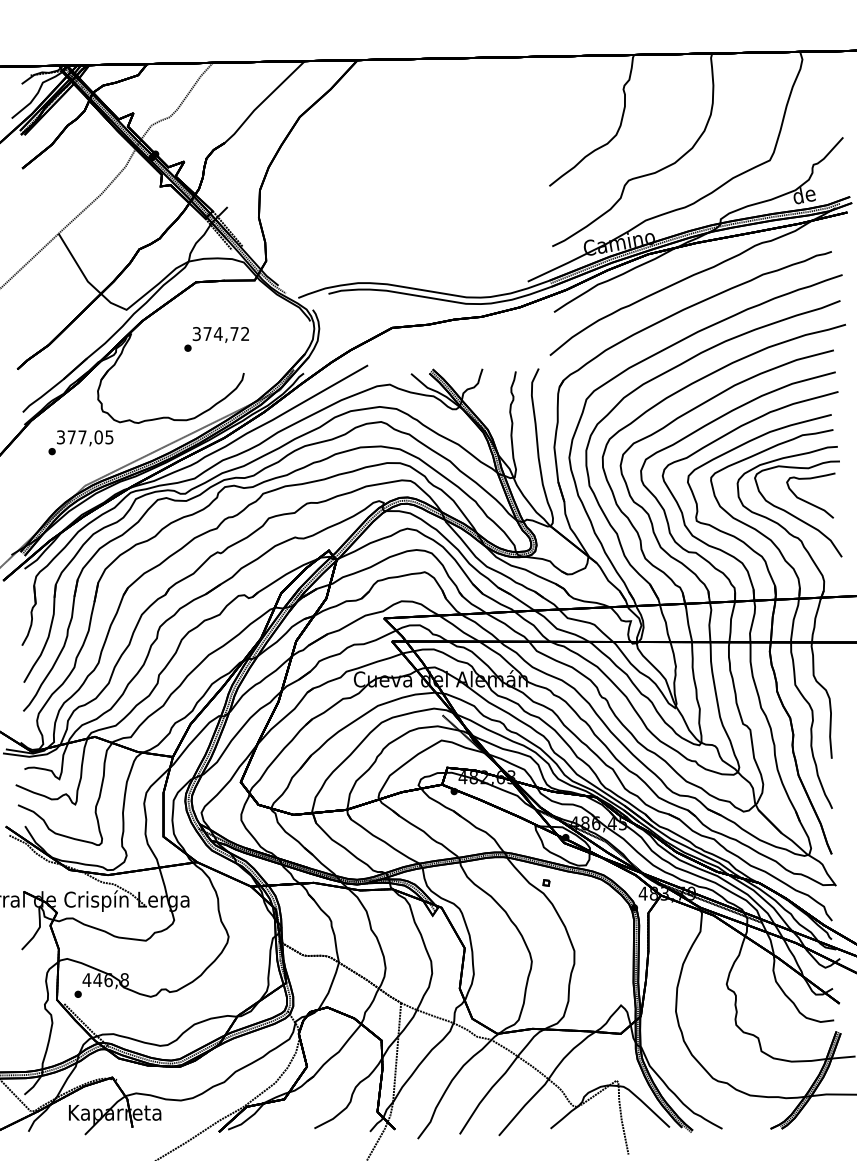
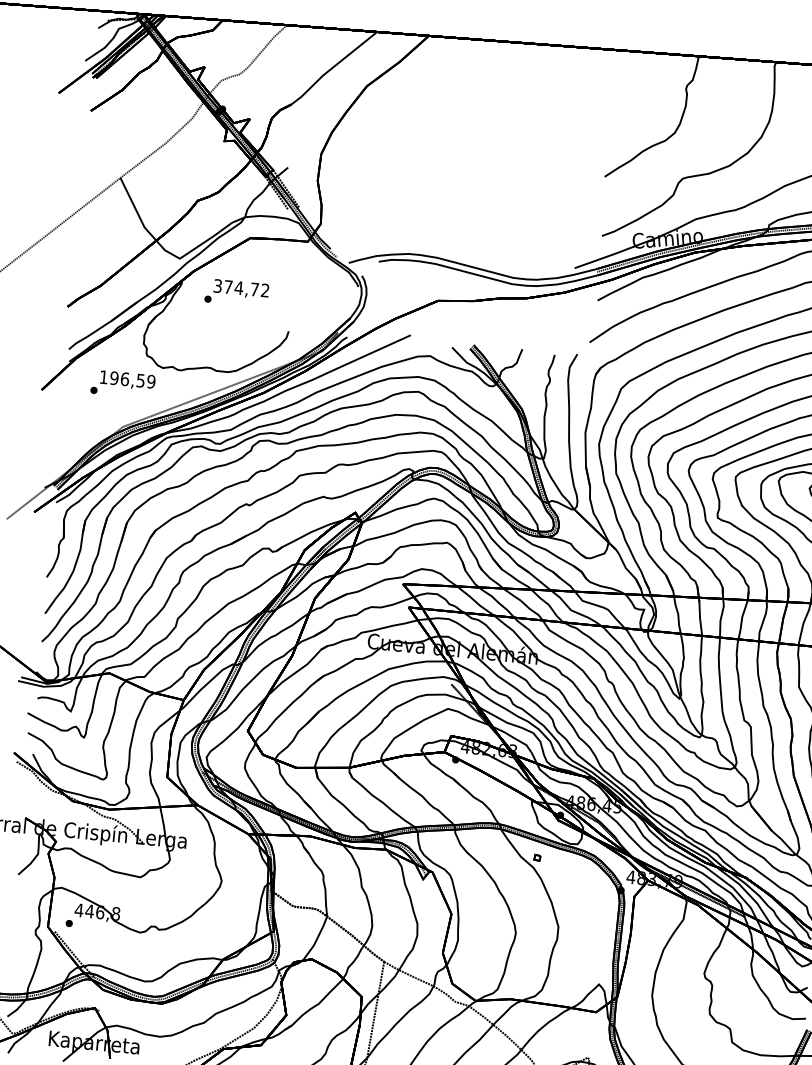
text: (216, 339) -> (236, 293), moved
text: (85, 437) -> (127, 379), 377,05 -> 196,59

